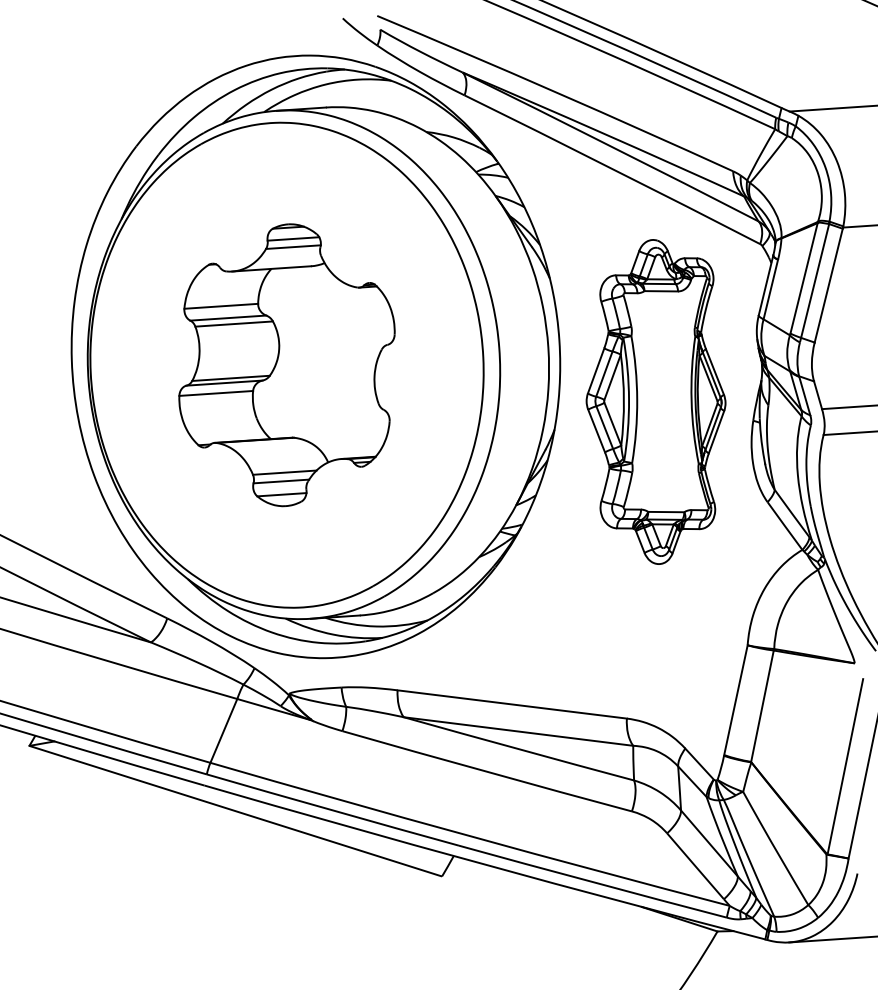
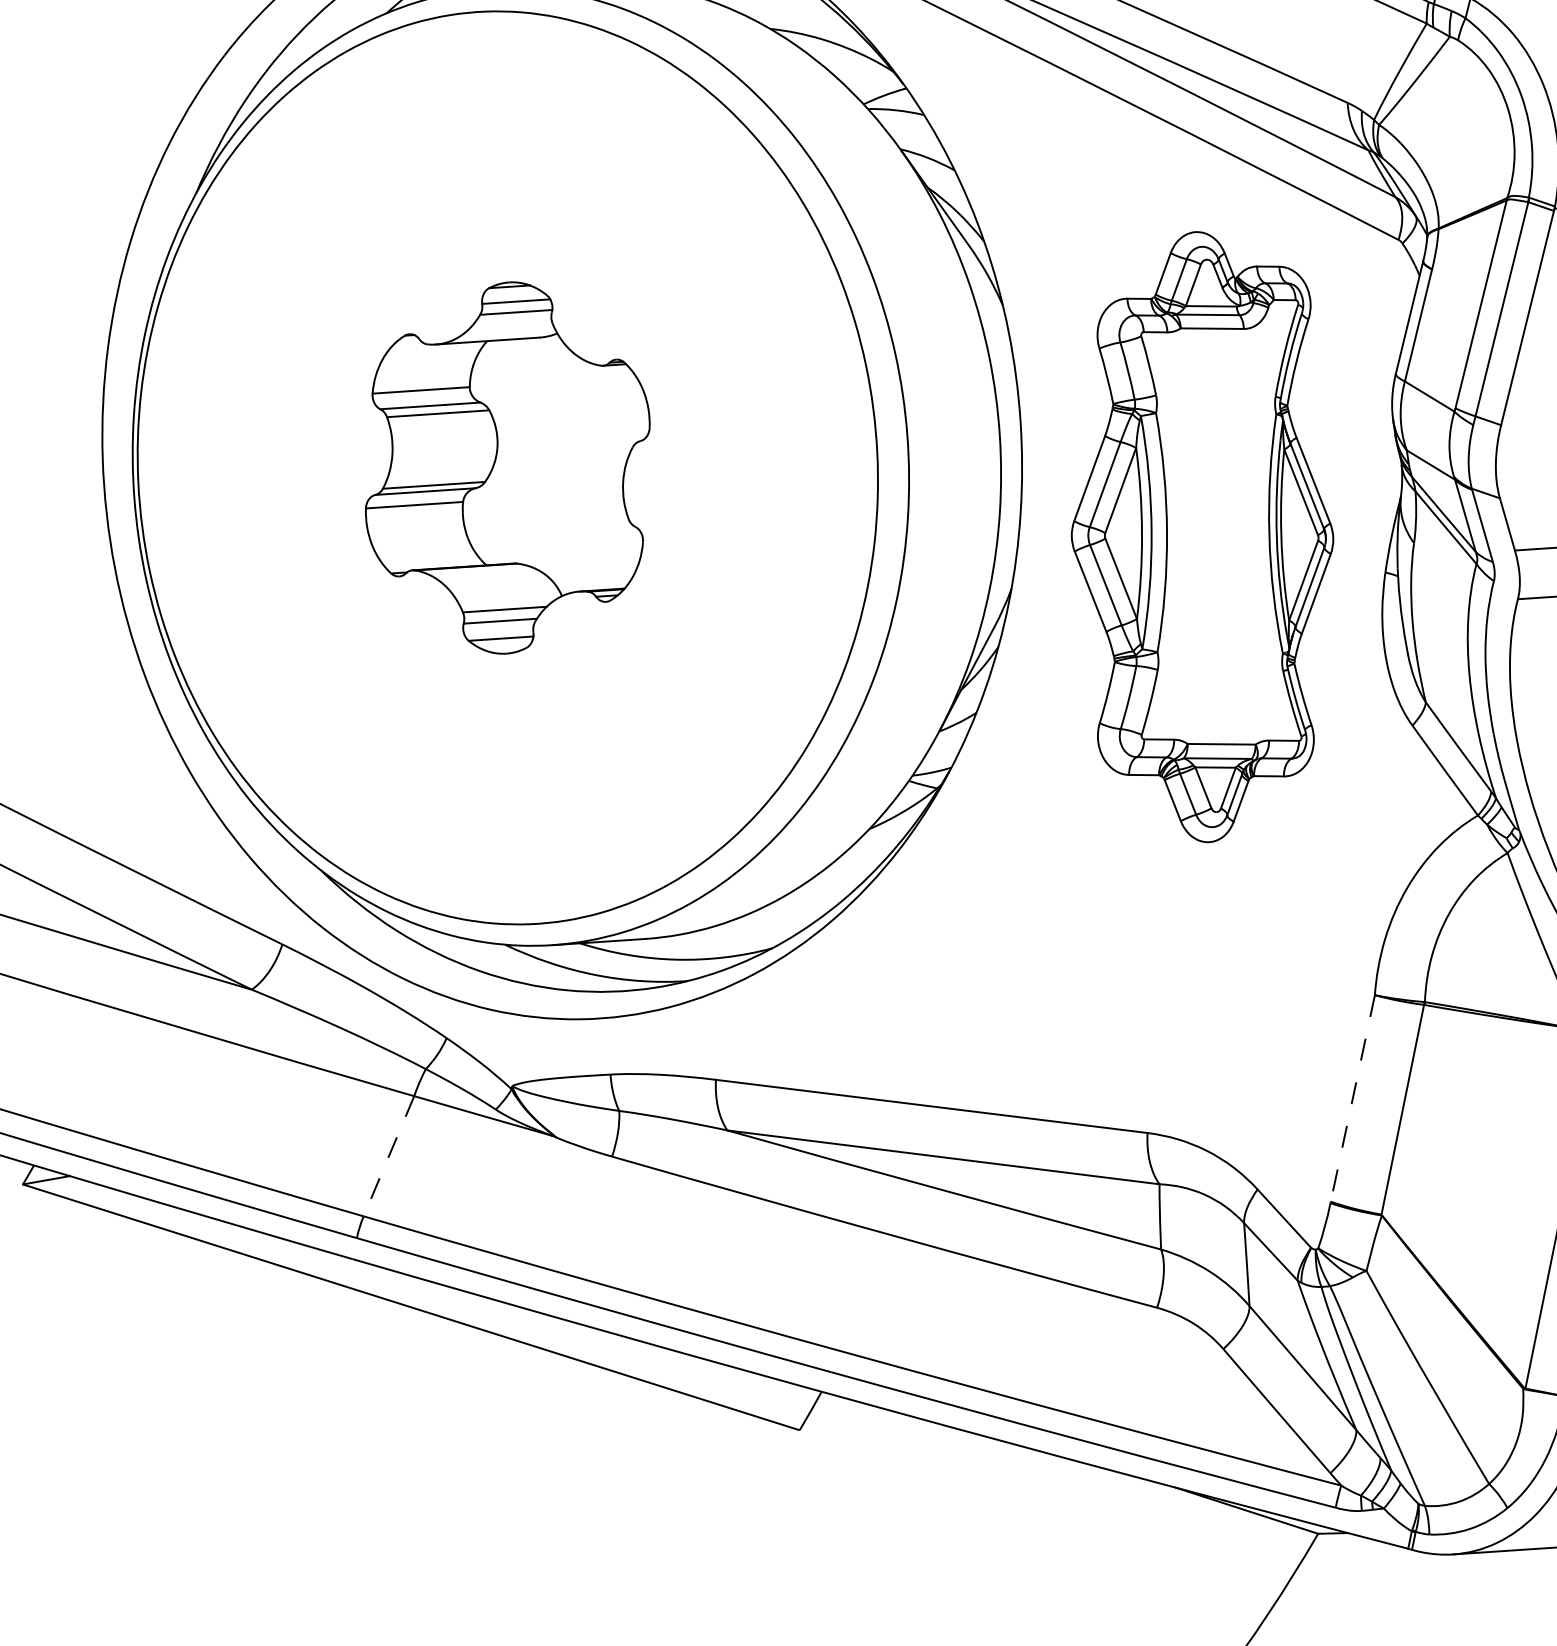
part: (286, 365) -> (506, 468), size x0.7
line: (735, 700) -> (1352, 1098), solid -> dashed
line: (223, 730) -> (388, 1155), solid -> dashed

